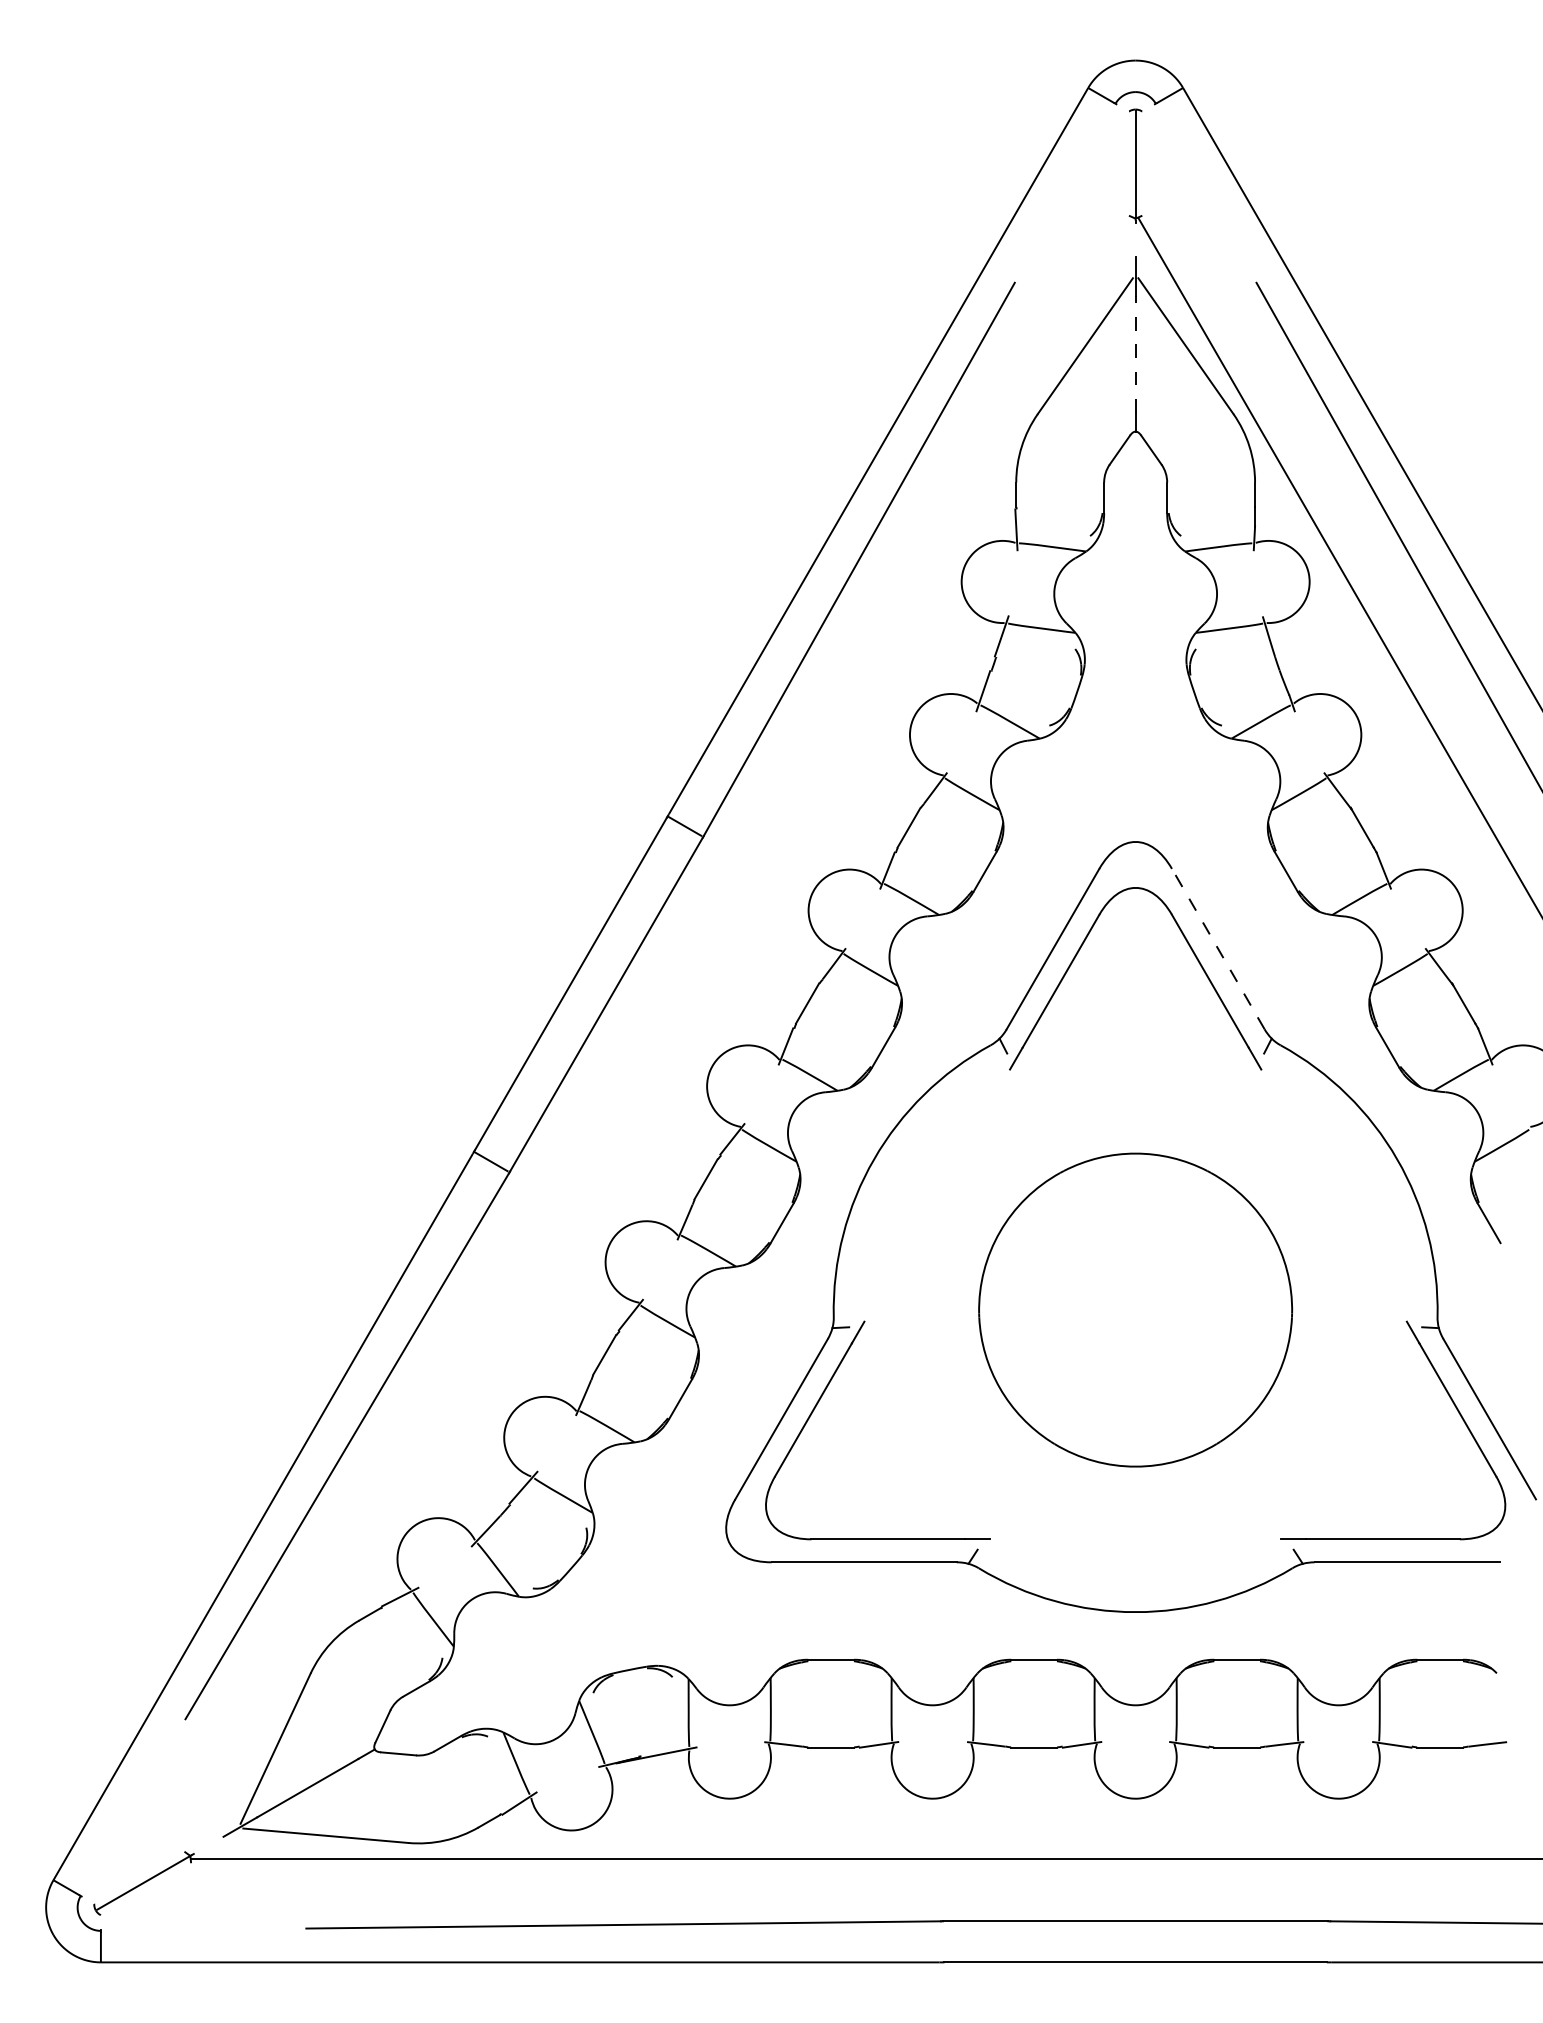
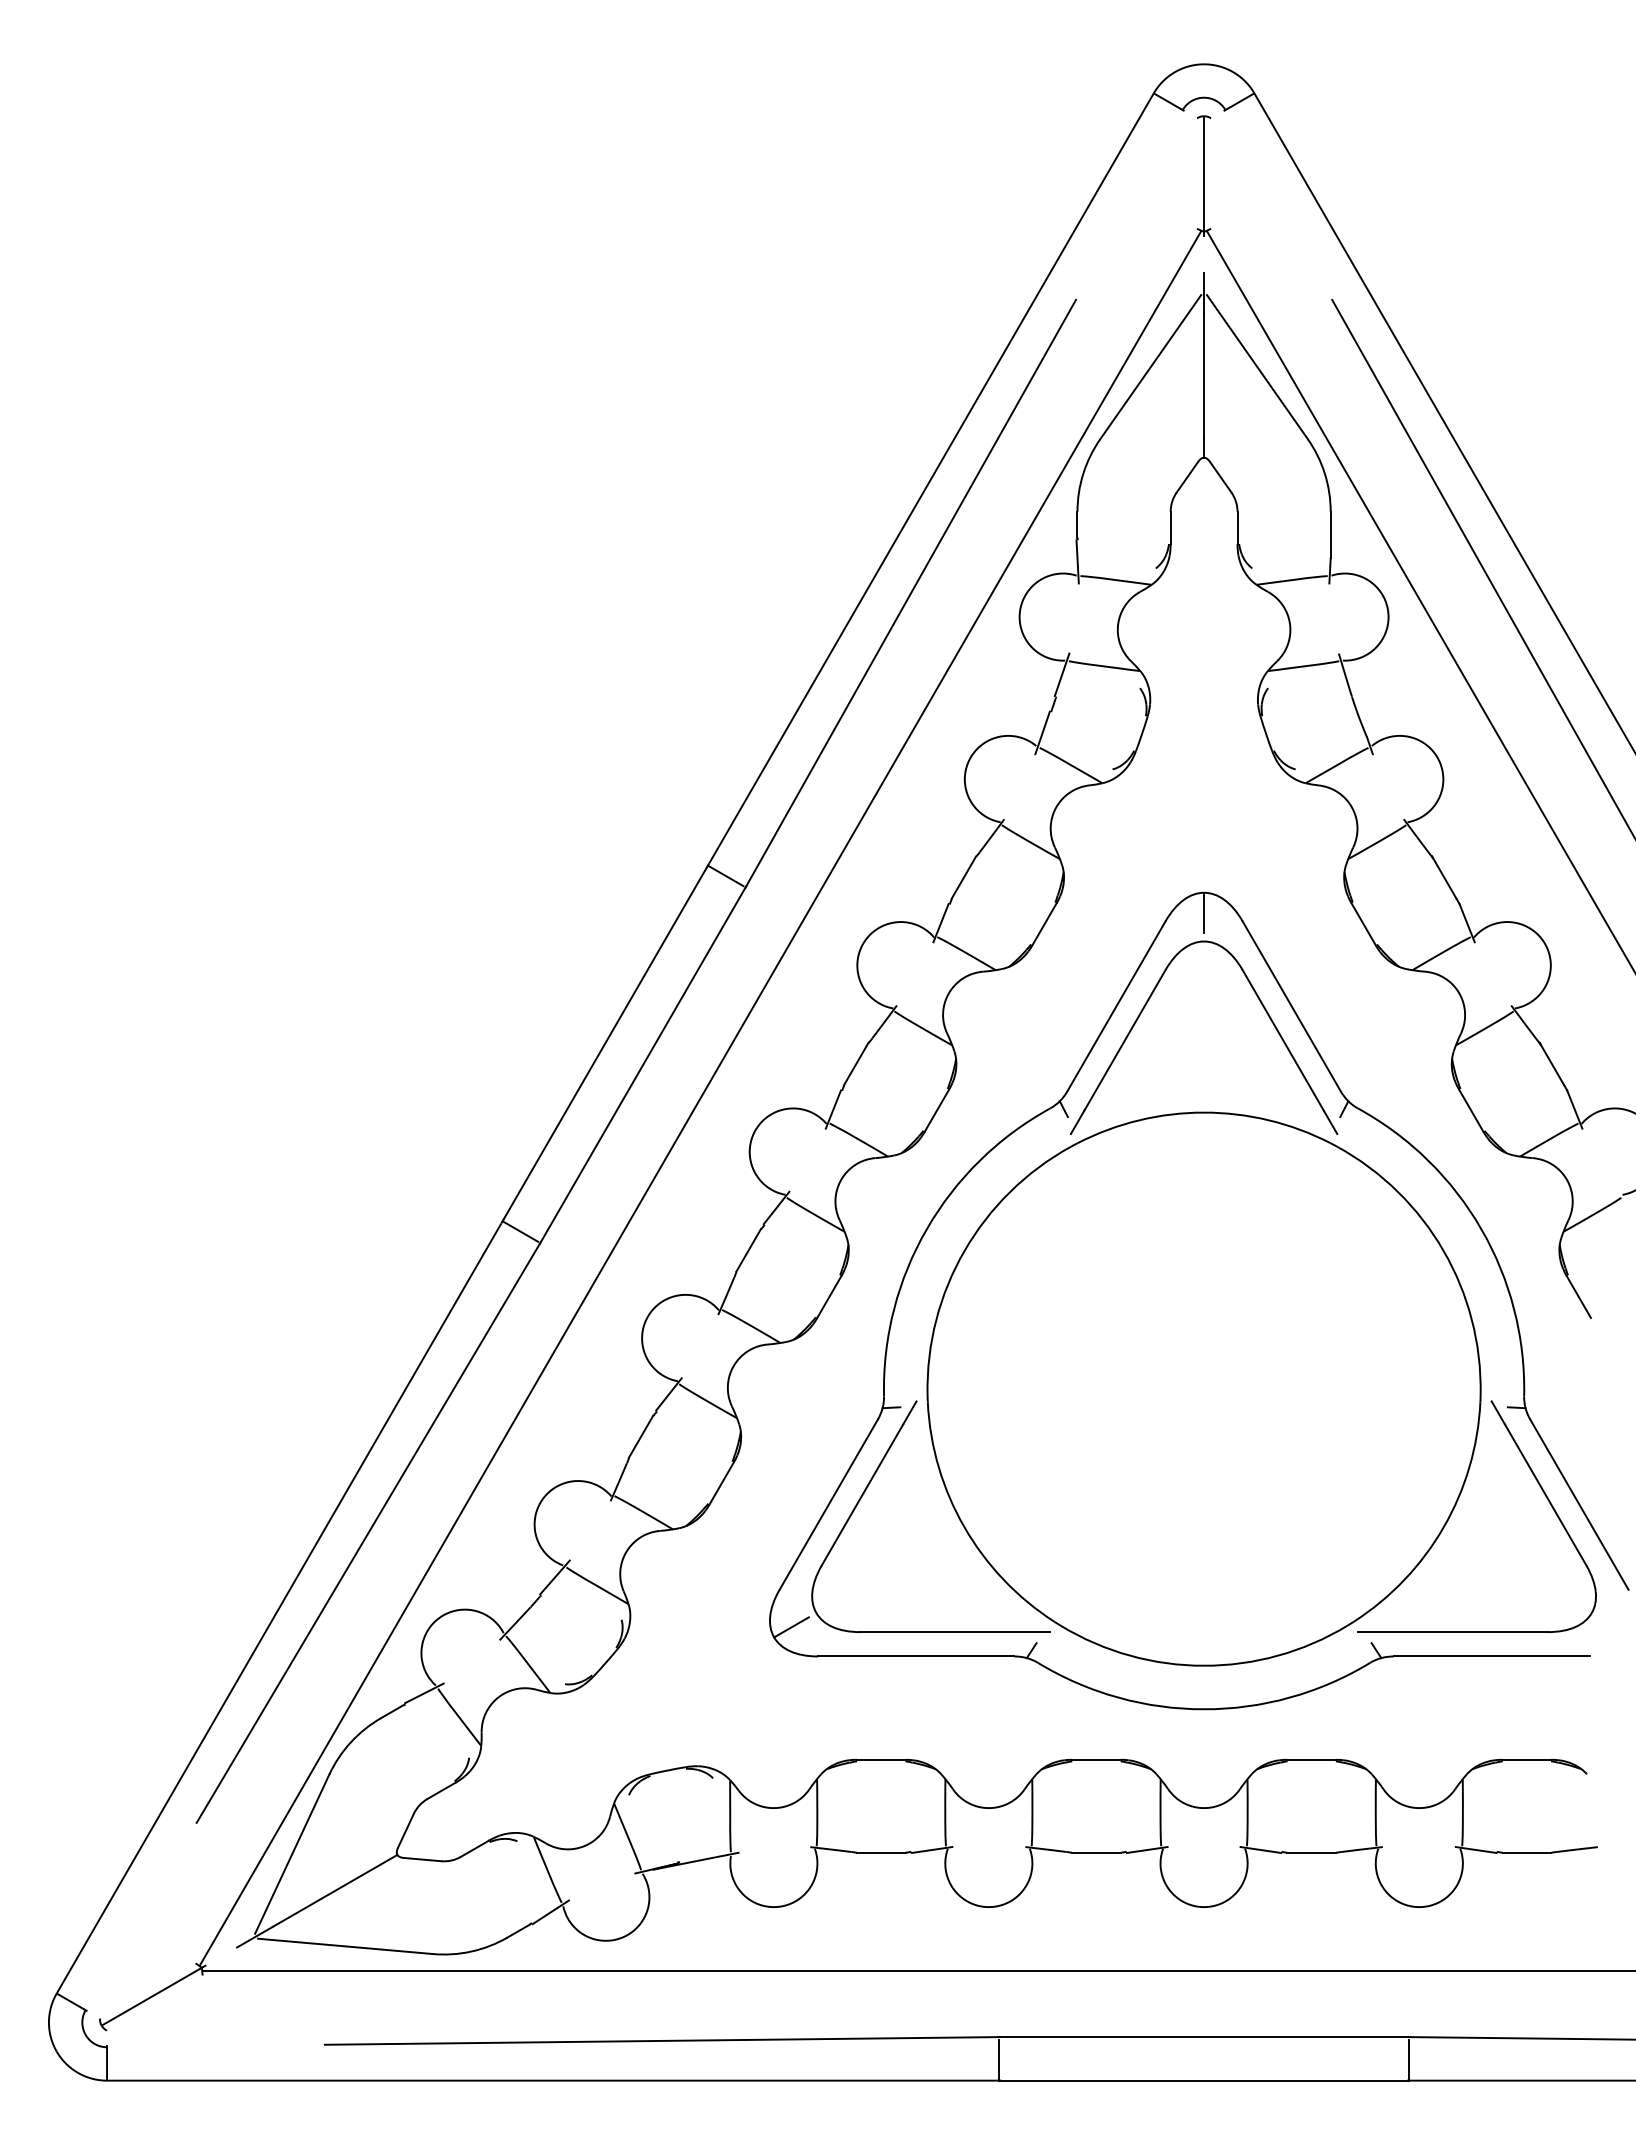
line: (1136, 354) -> (1204, 375), dashed -> solid
line: (1136, 860) -> (1204, 912), added
line: (1218, 948) -> (1291, 1005), dashed -> solid
line: (660, 1036) -> (700, 1098), added
part: (1135, 1309) -> (1203, 1388), size x1.67
line: (746, 1534) -> (791, 1627), added
line: (941, 1942) -> (998, 2059), added
line: (1329, 1942) -> (1409, 2059), added

